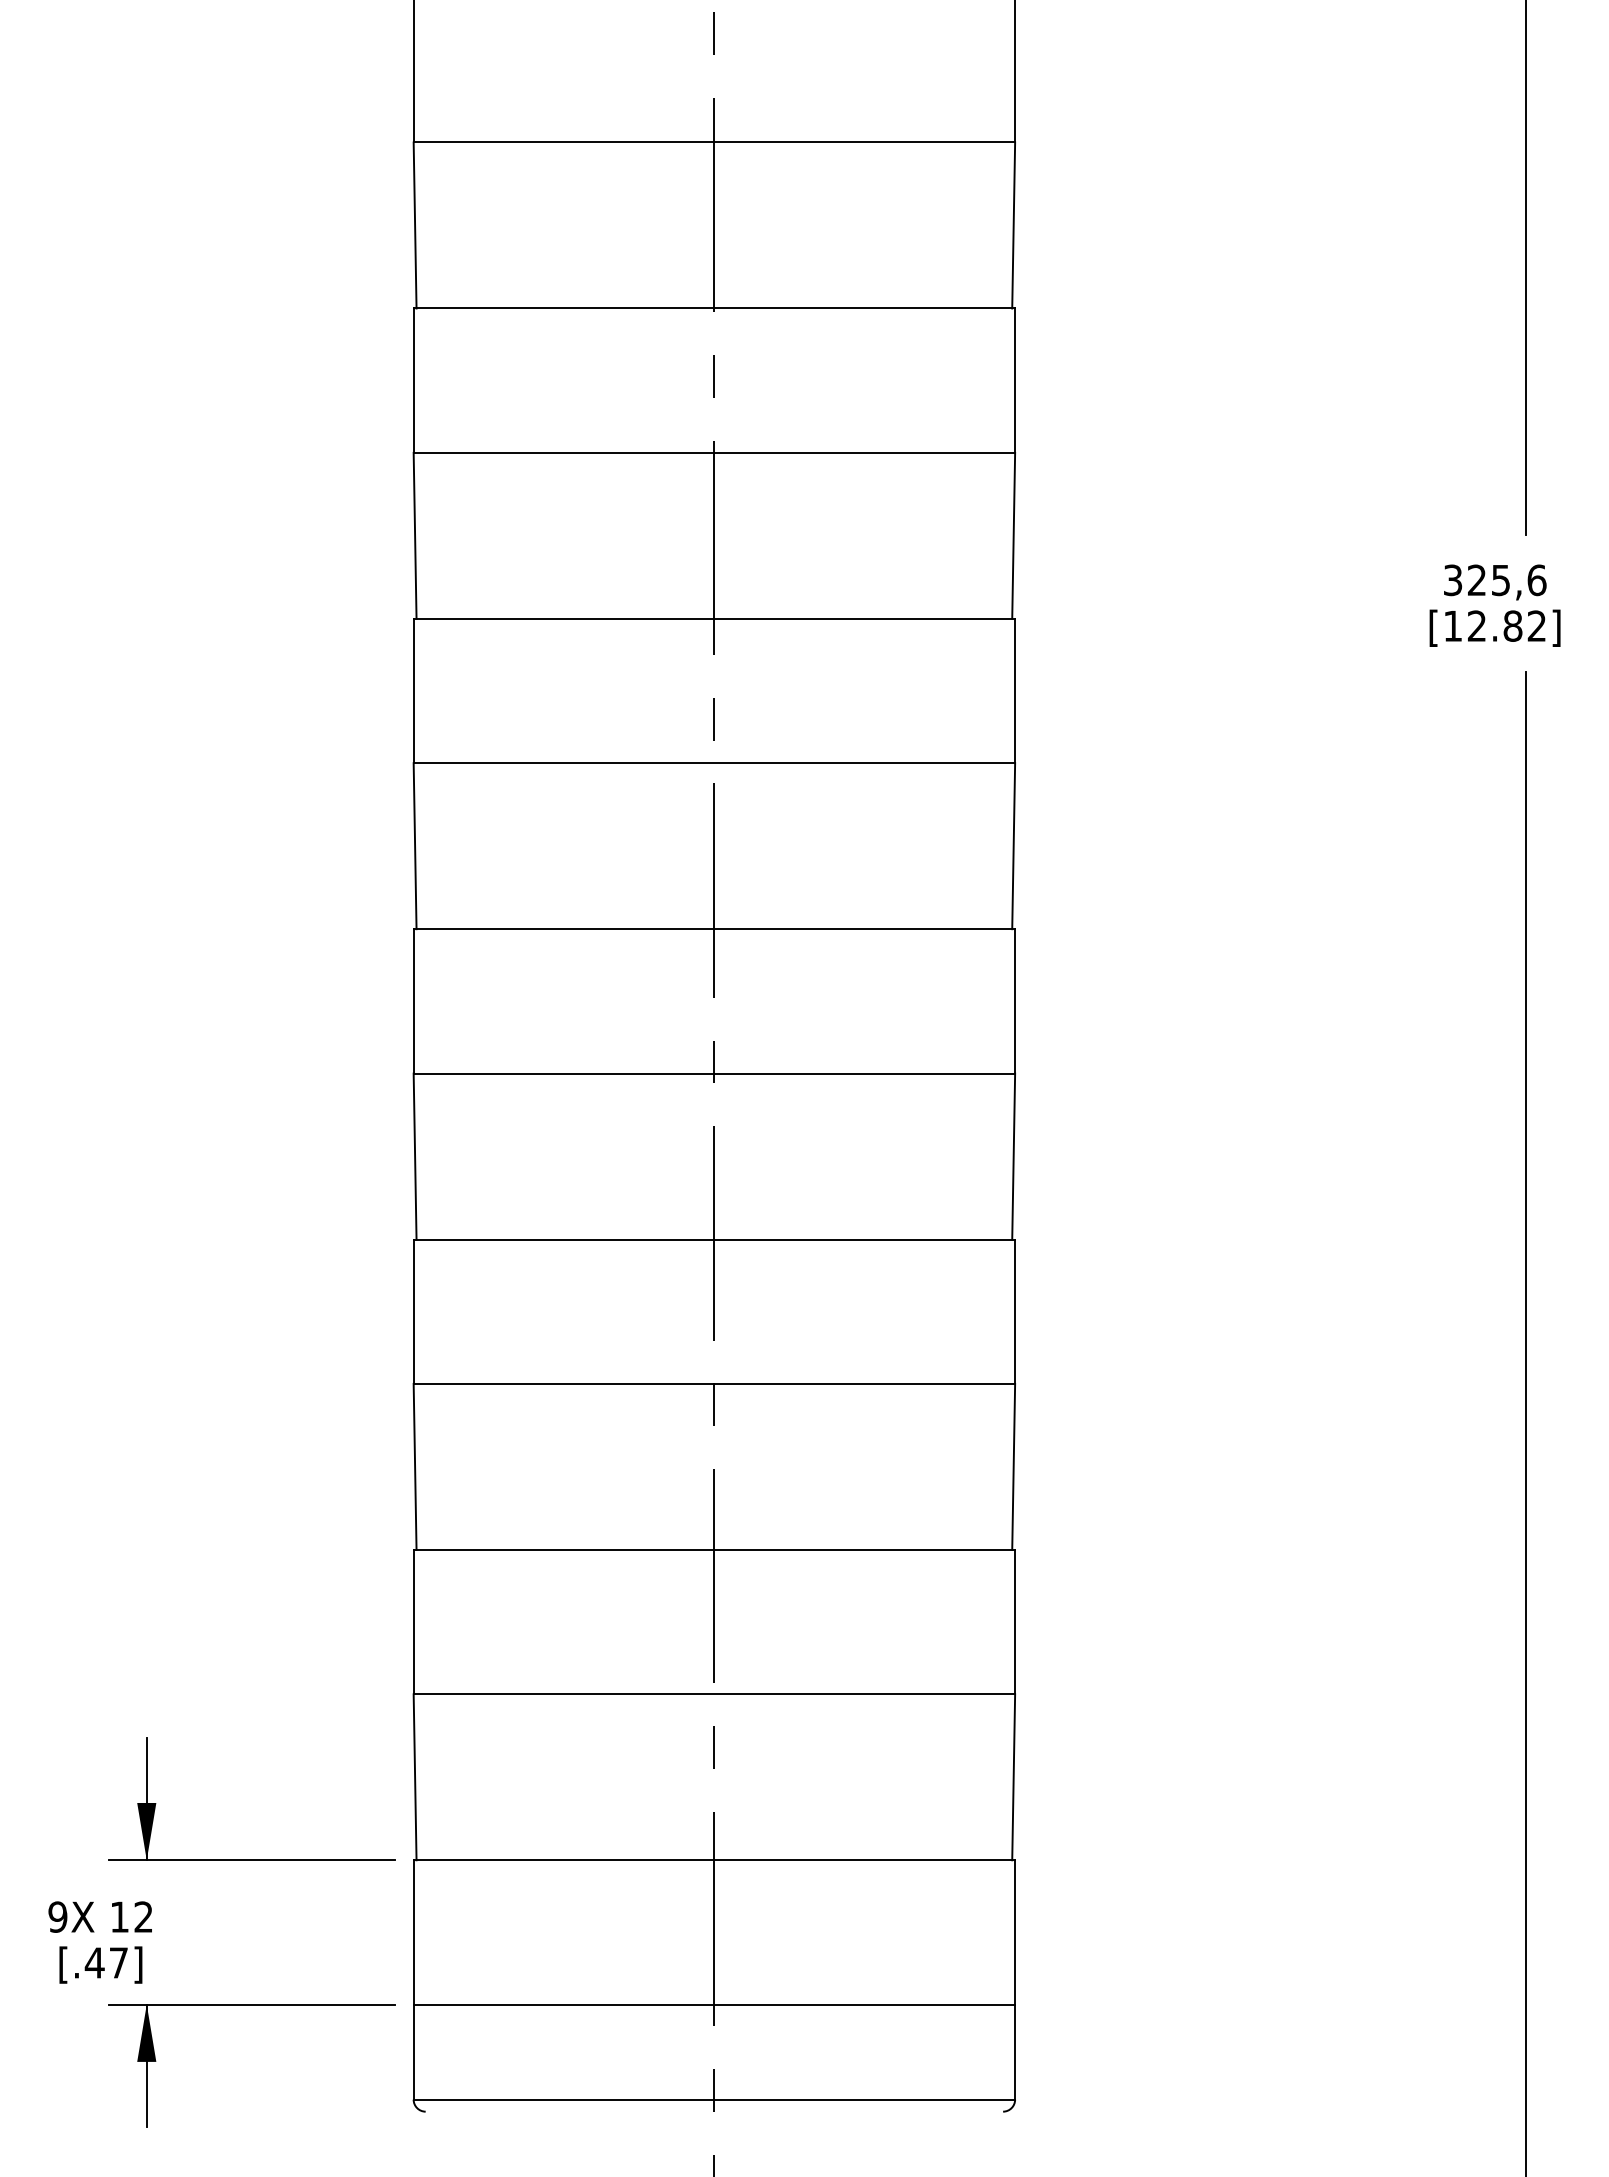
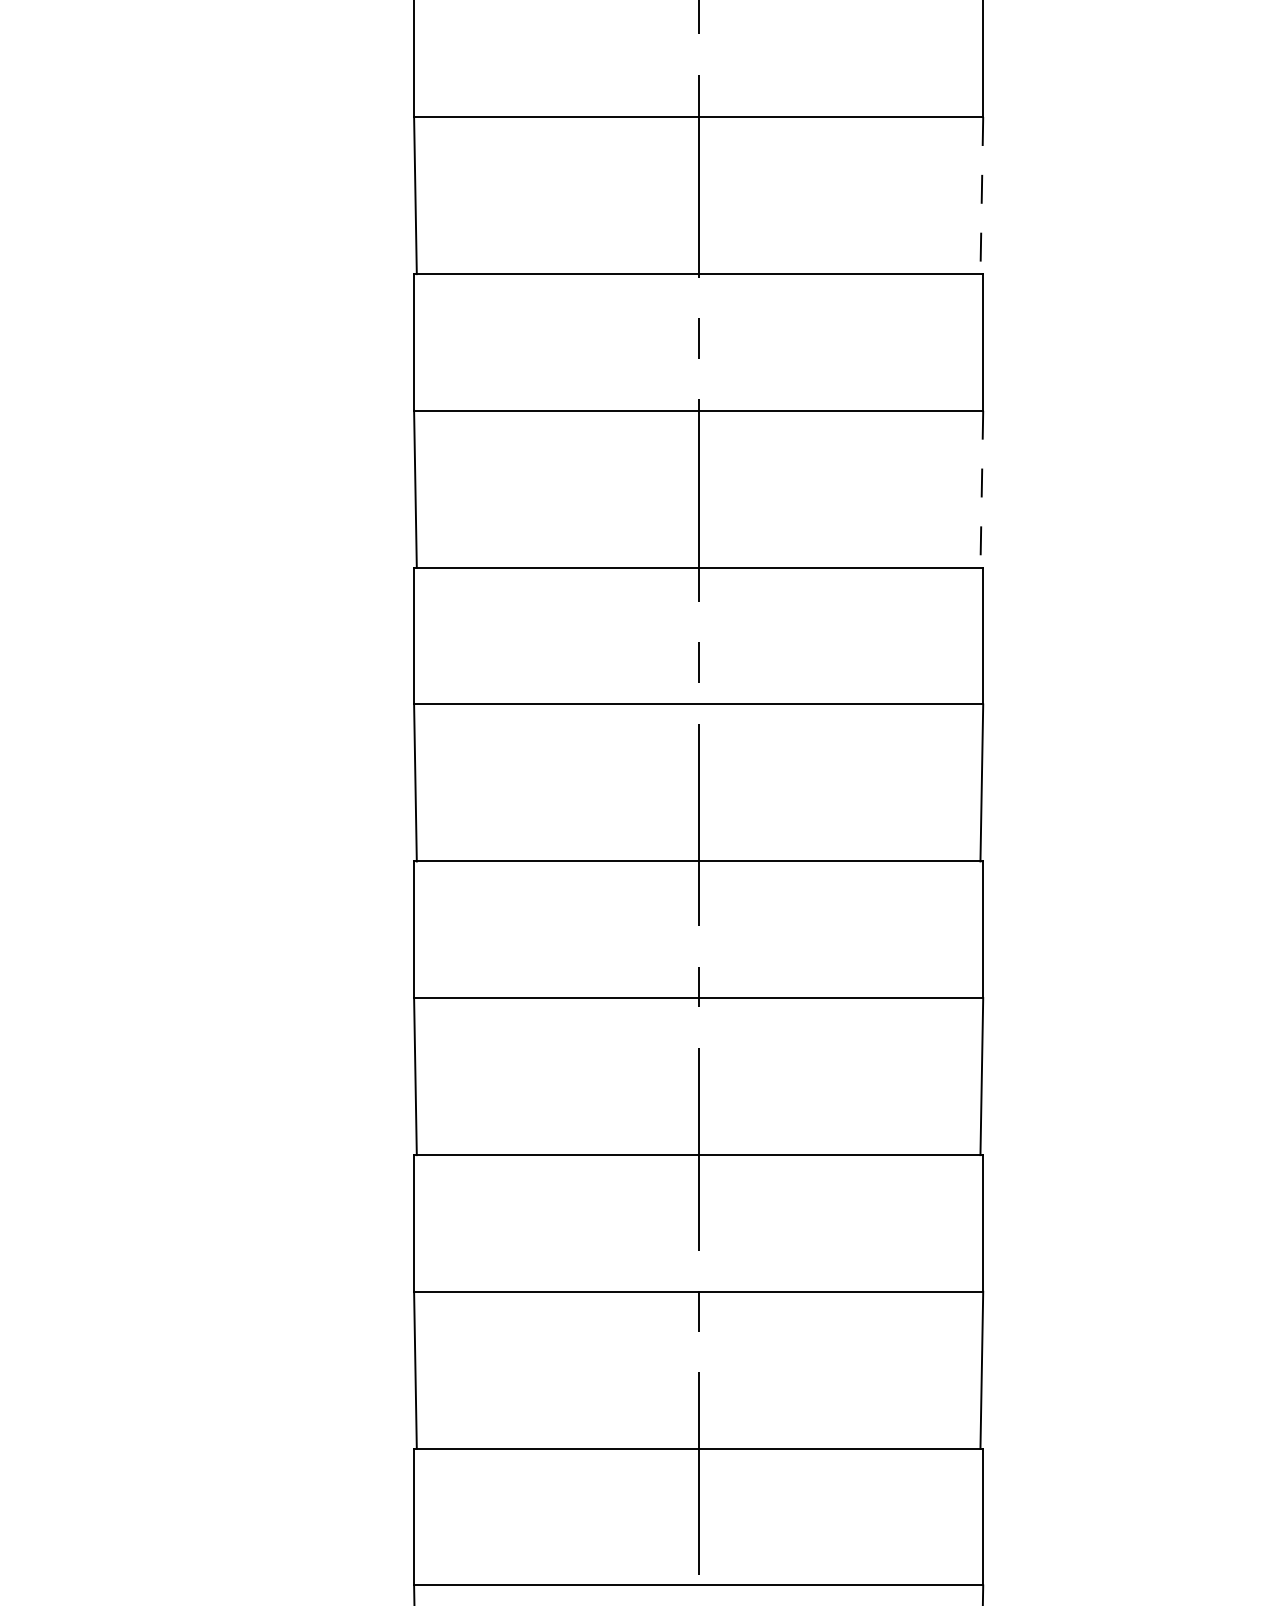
line: (1013, 225) -> (981, 195), solid -> dashed
line: (1013, 536) -> (981, 489), solid -> dashed

